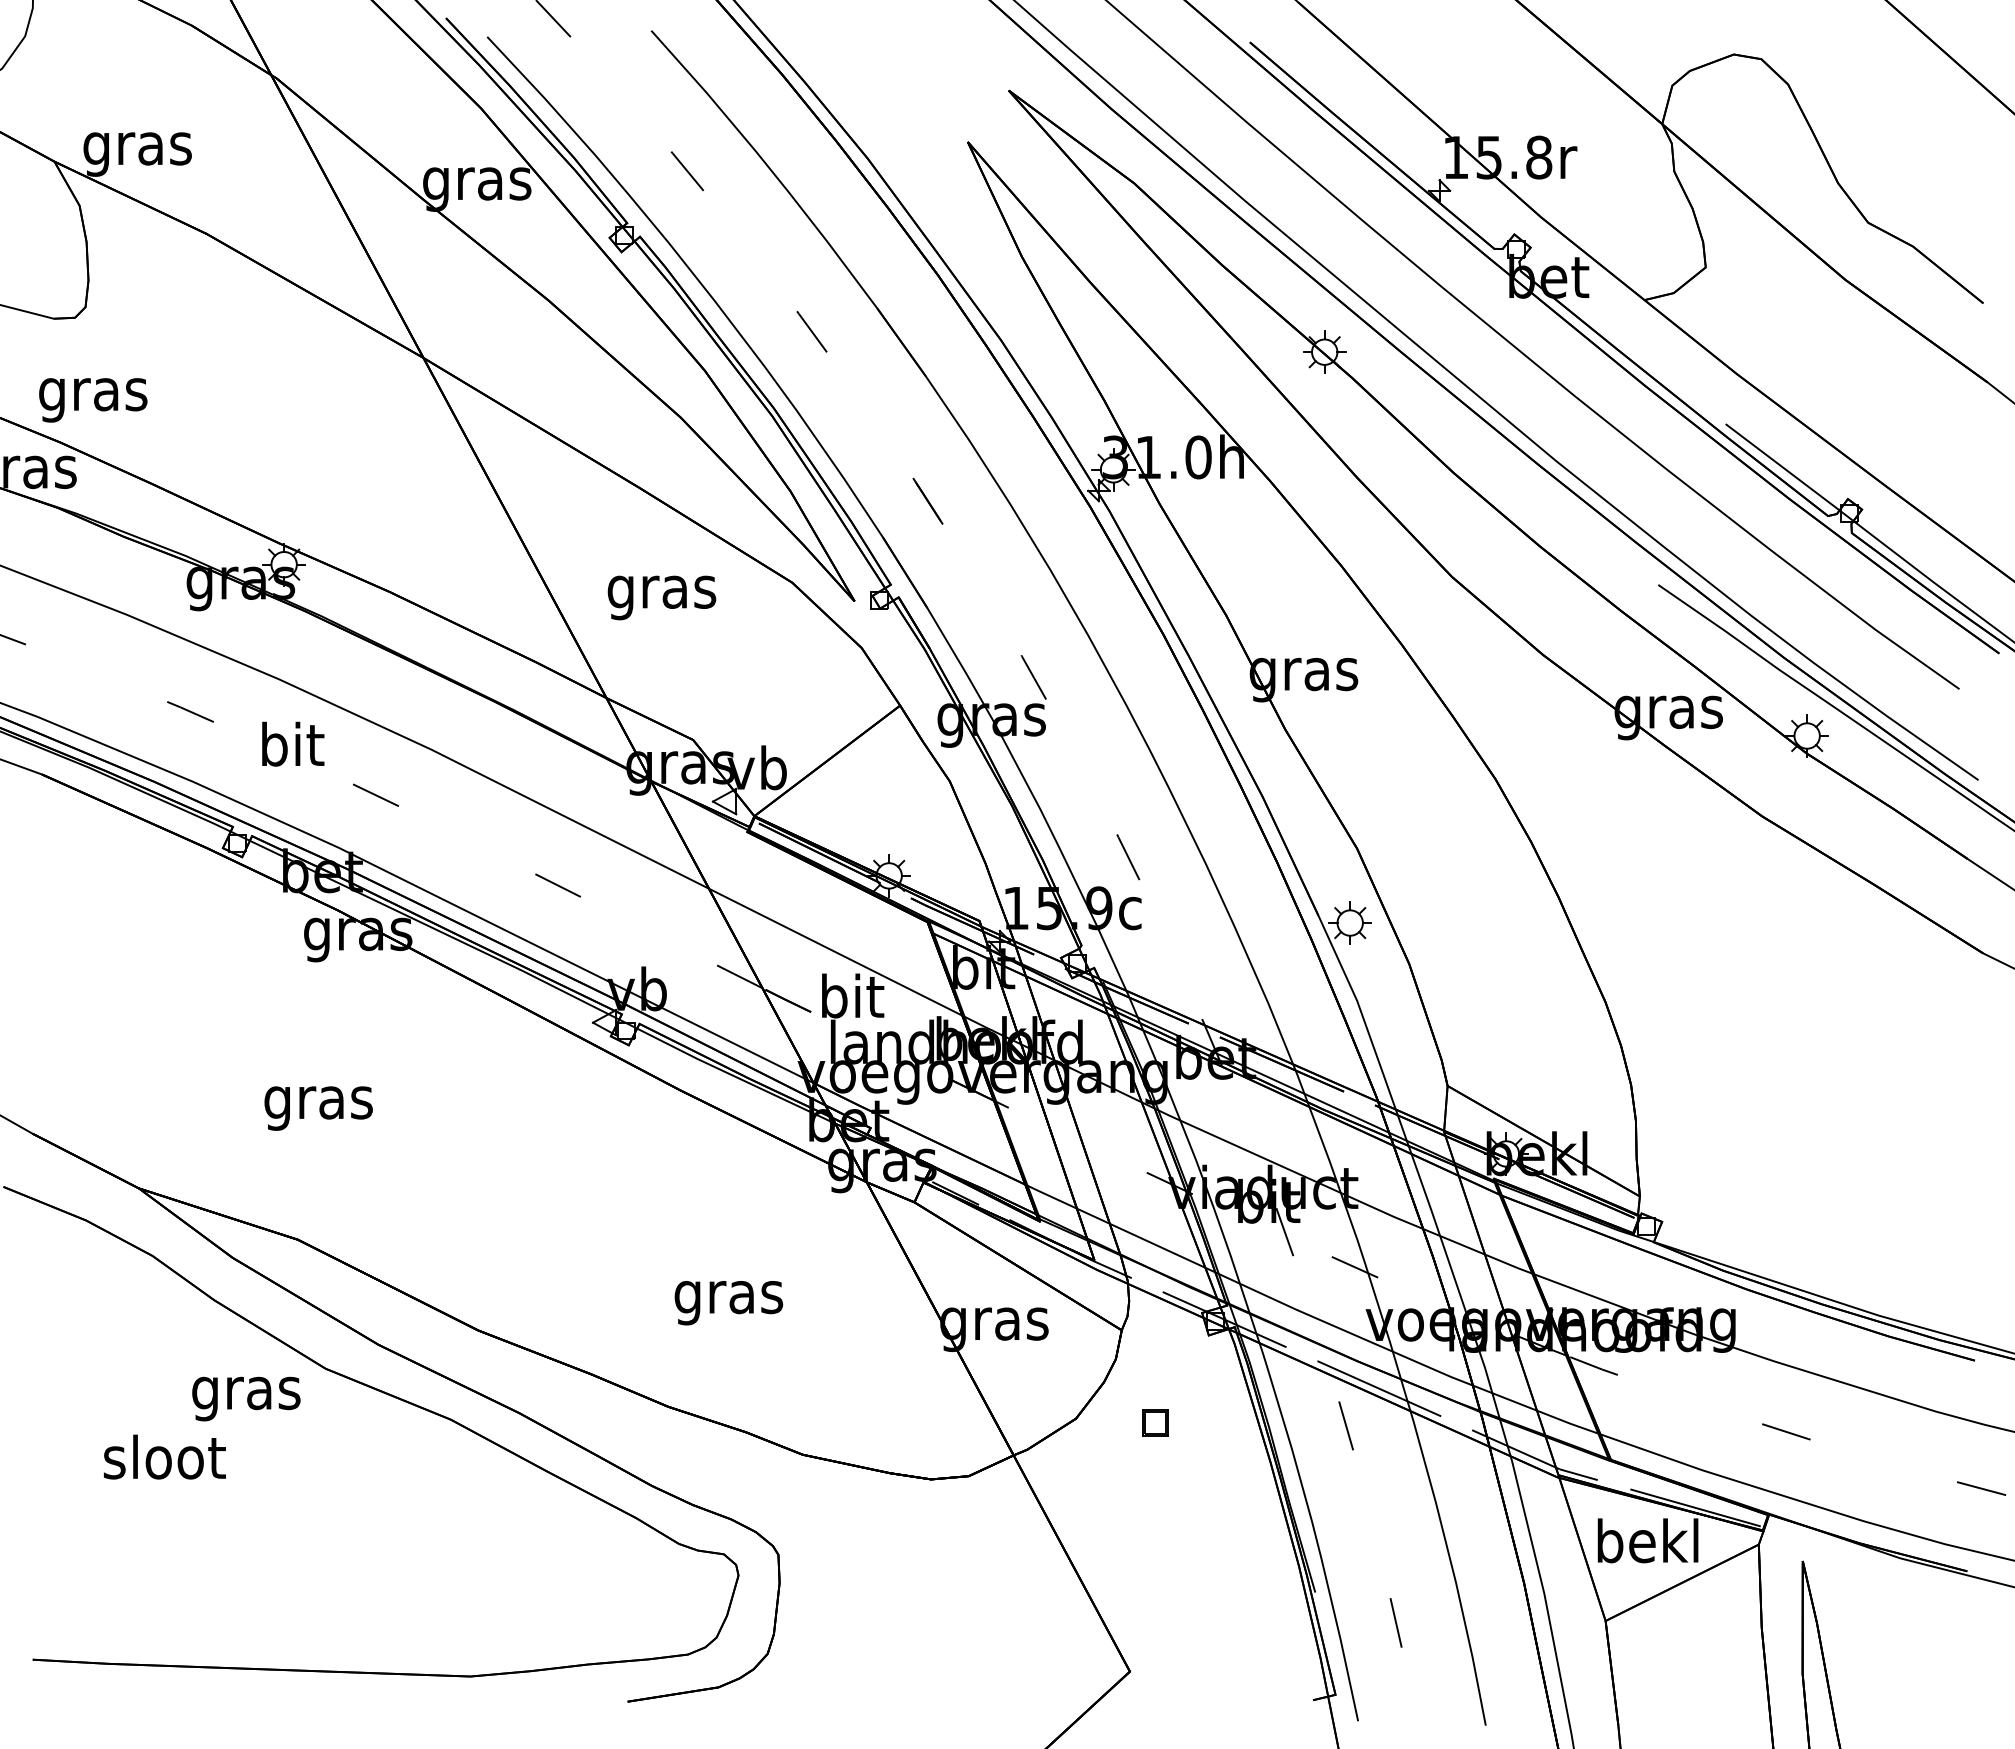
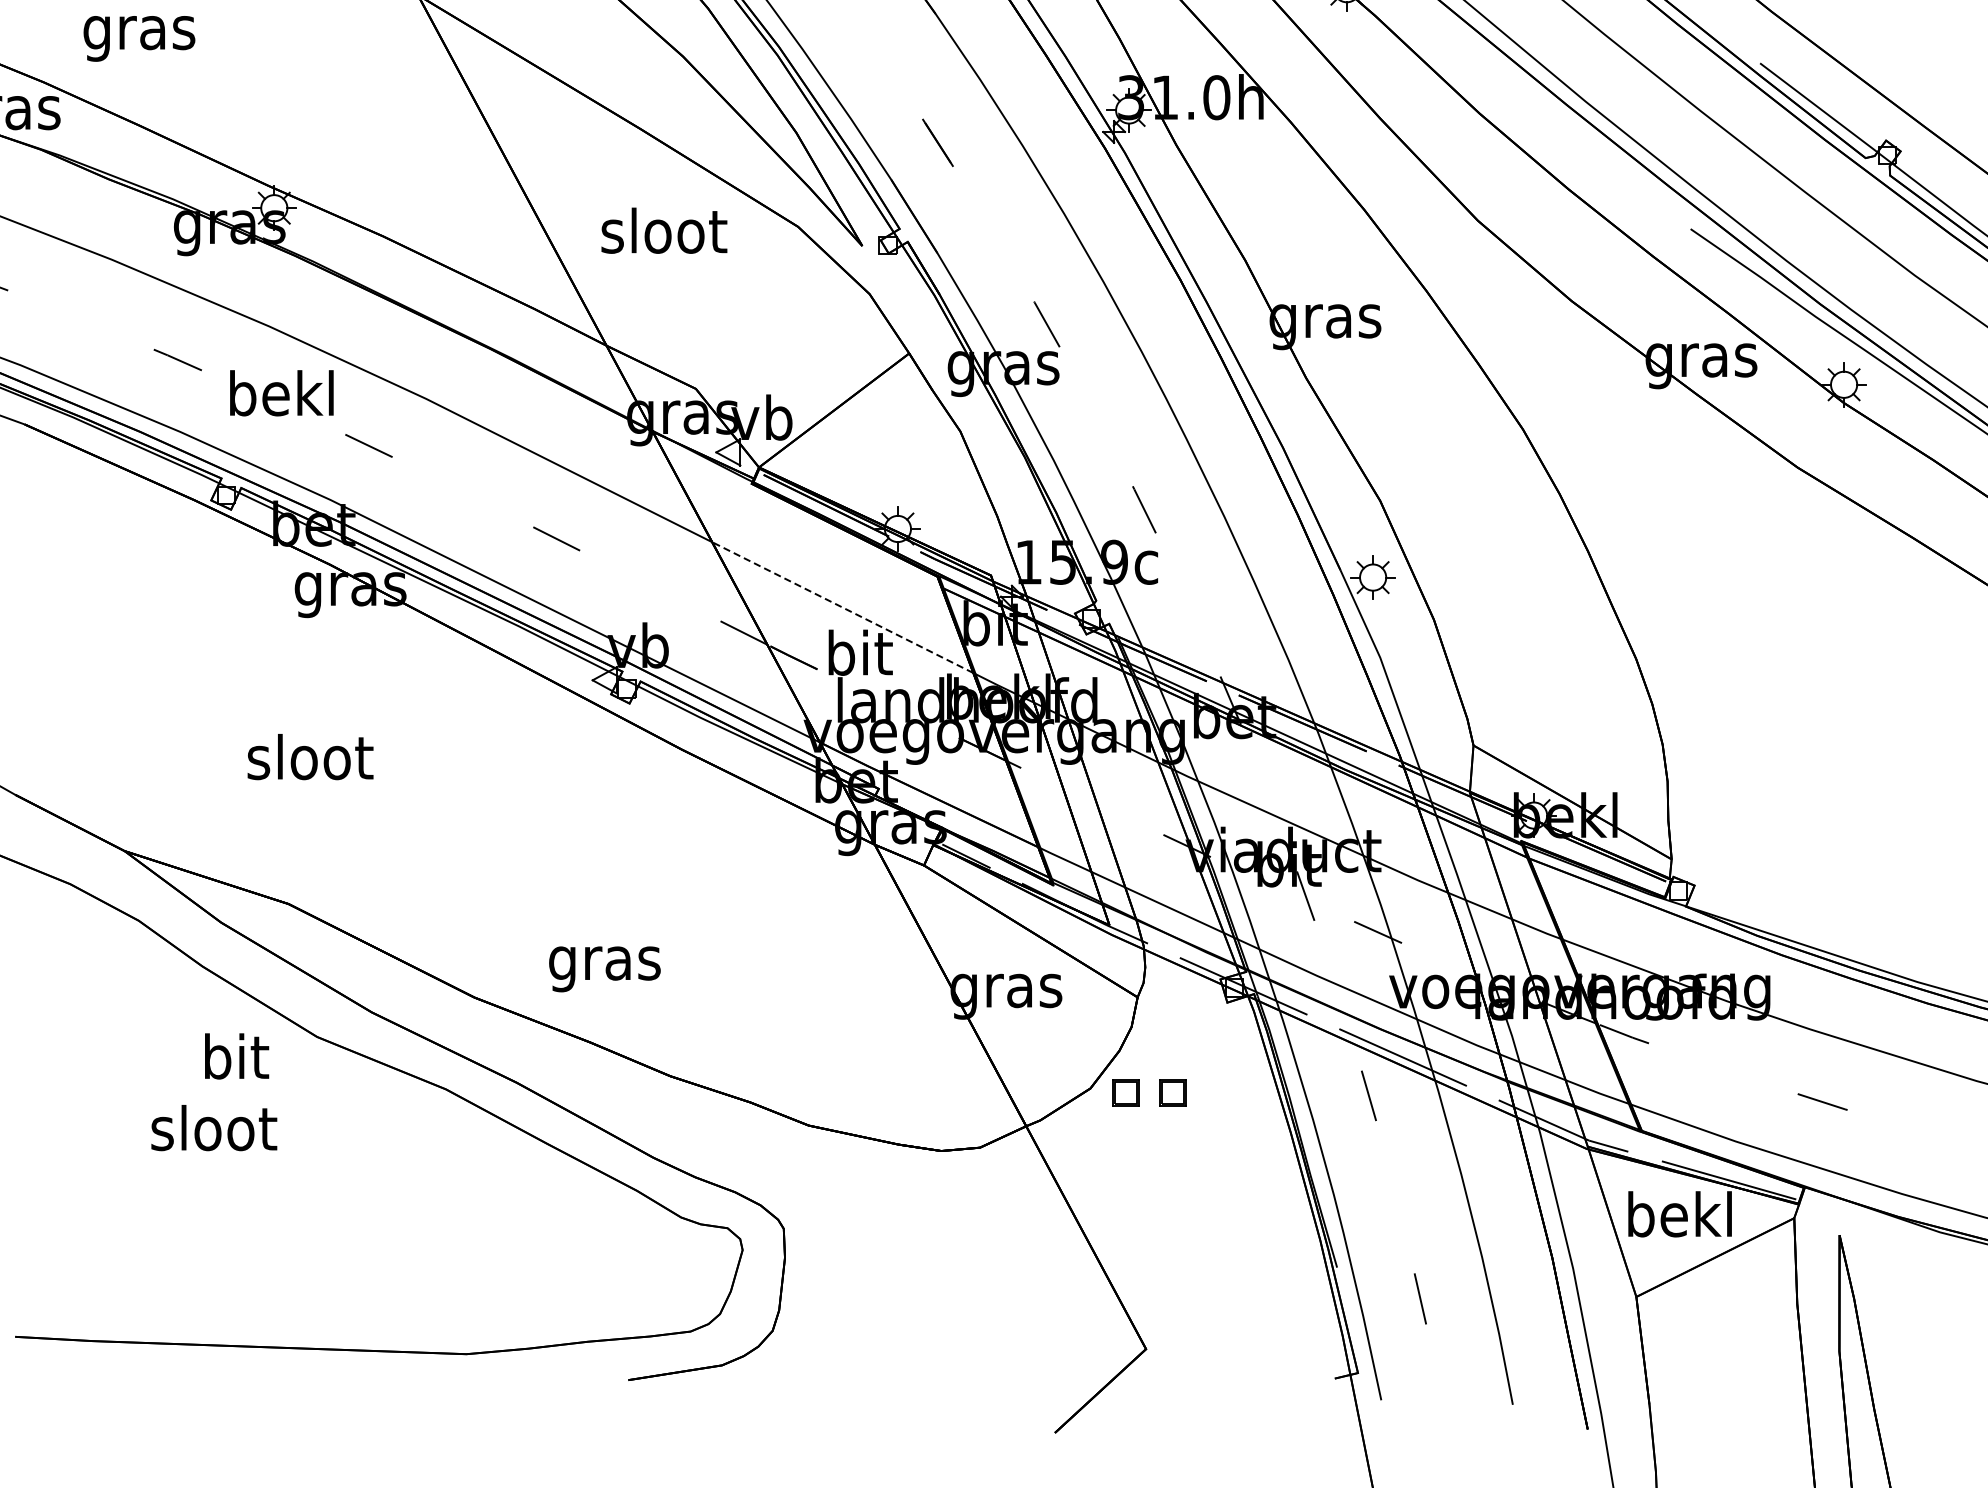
text: (93, 400) -> (139, 38), moved
text: (662, 592) -> (664, 236), gras -> sloot
text: (291, 743) -> (281, 392), bit -> bekl
line: (835, 952) -> (842, 607), solid -> dashed
text: (319, 1102) -> (310, 762), gras -> sloot
text: (728, 1303) -> (604, 969), moved
text: (246, 1393) -> (235, 1062), gras -> bit
part: (1110, 1422) -> (1126, 1092), added
text: (164, 1456) -> (213, 1127), moved

